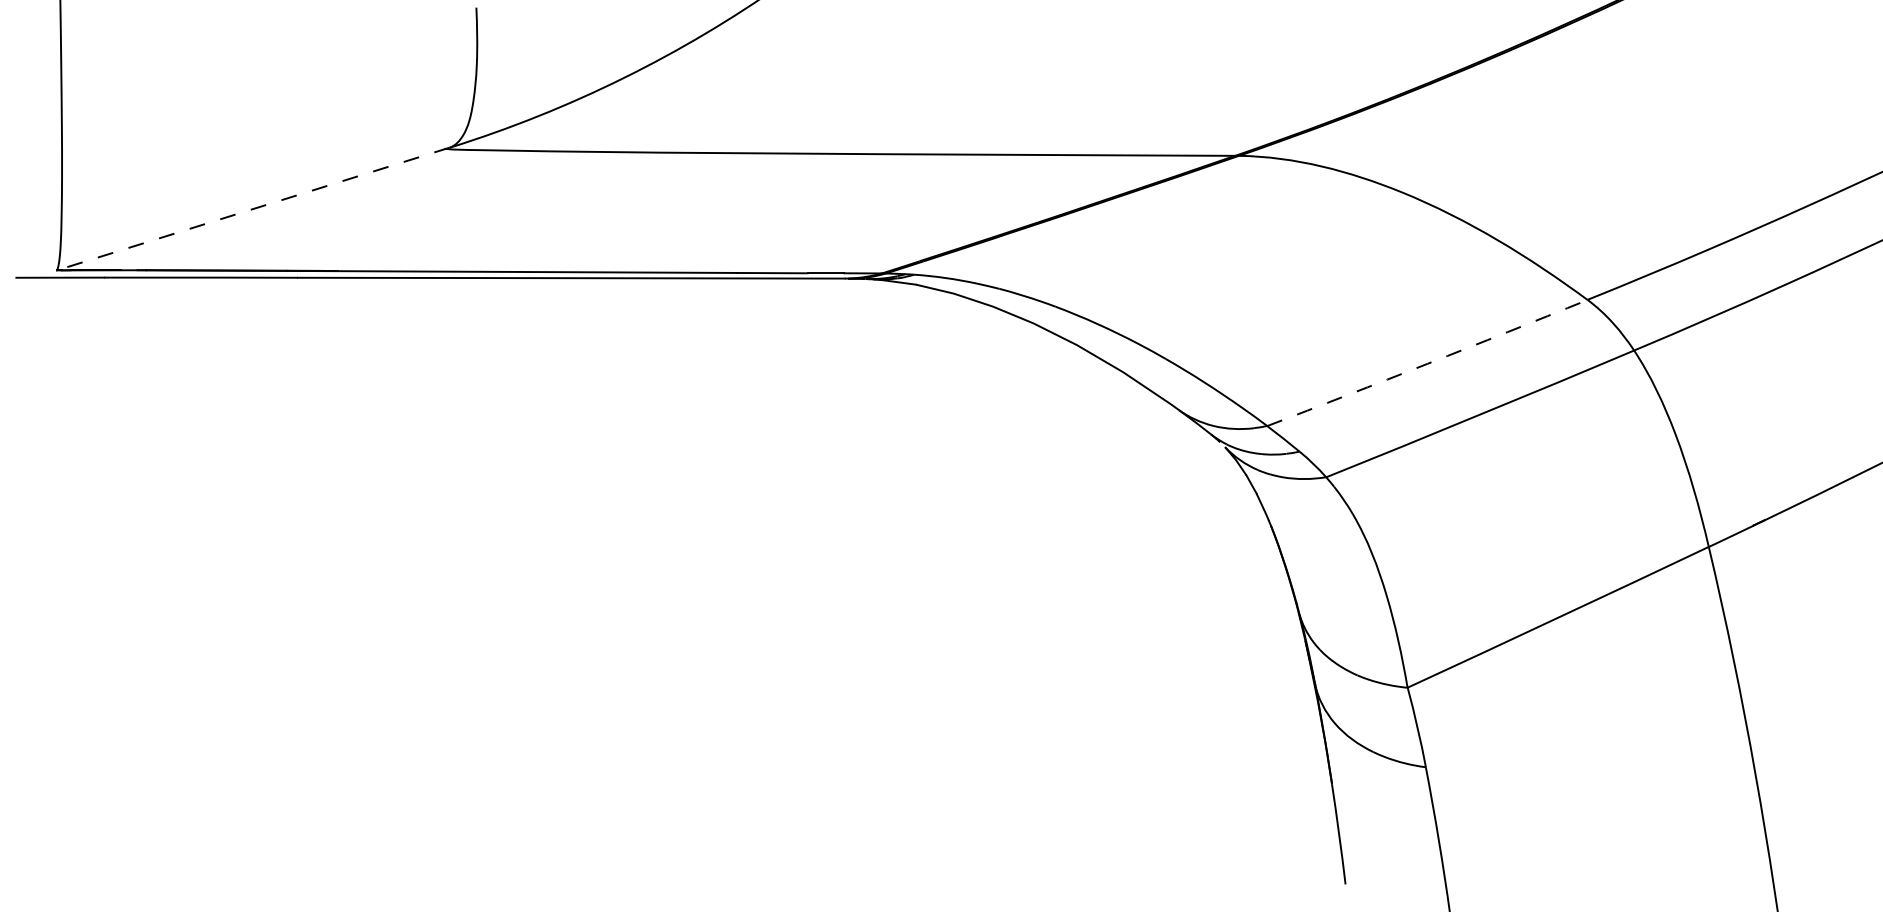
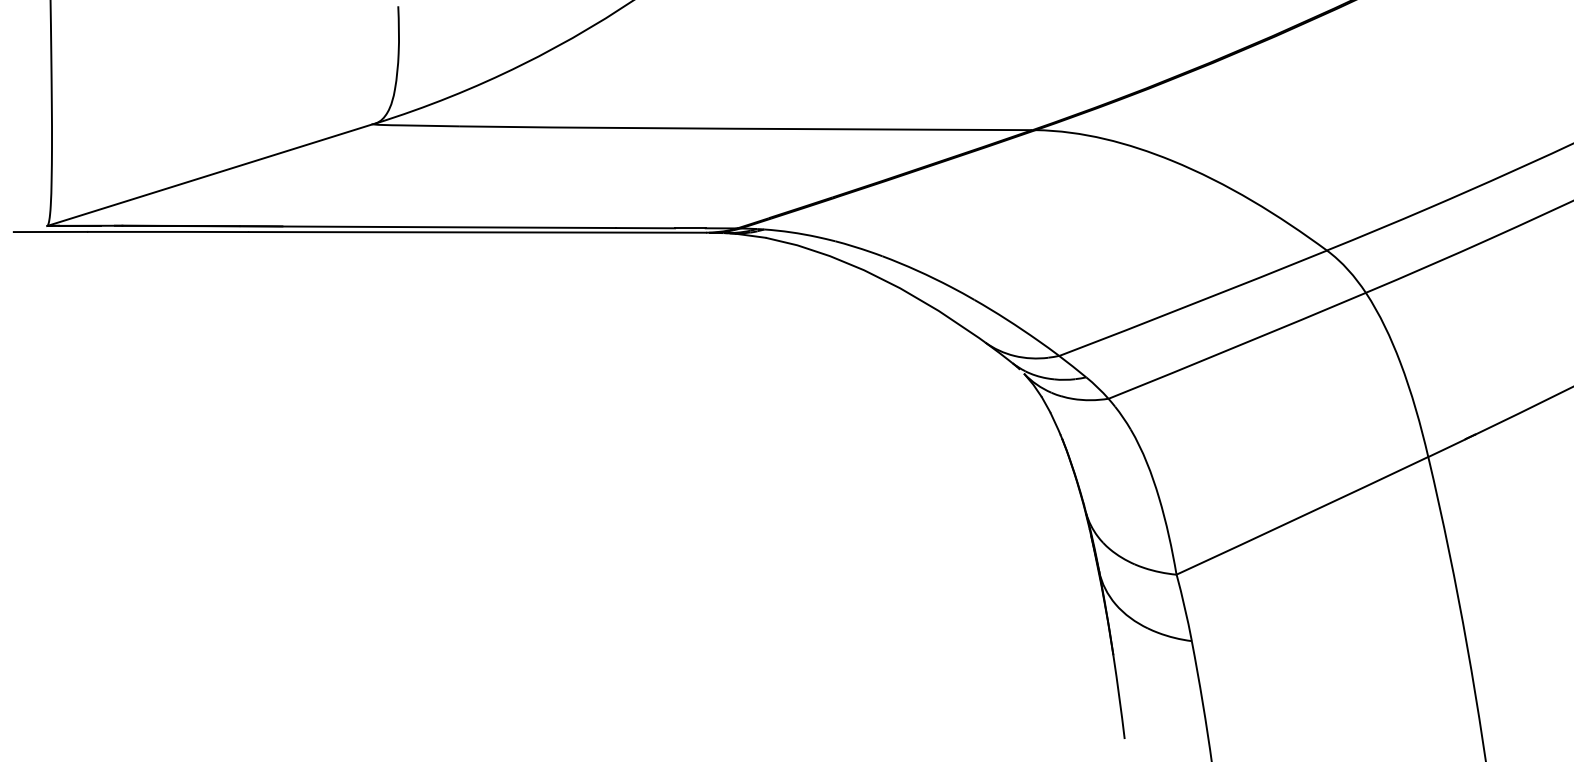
line: (252, 208) -> (211, 174), dashed -> solid
arc: (1427, 363) -> (1193, 303), dashed -> solid

